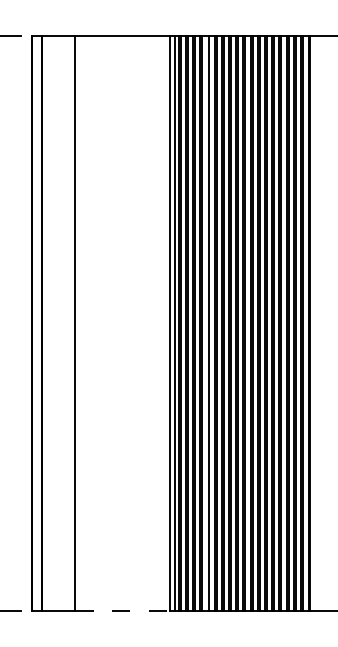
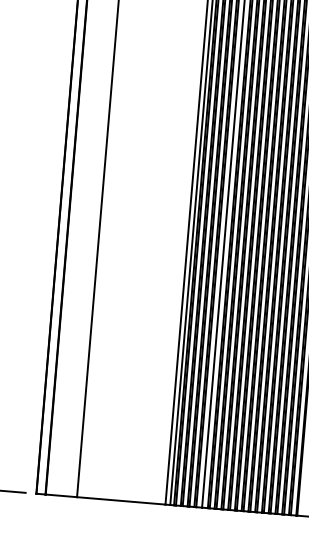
line: (122, 611) -> (121, 501), dashed -> solid

